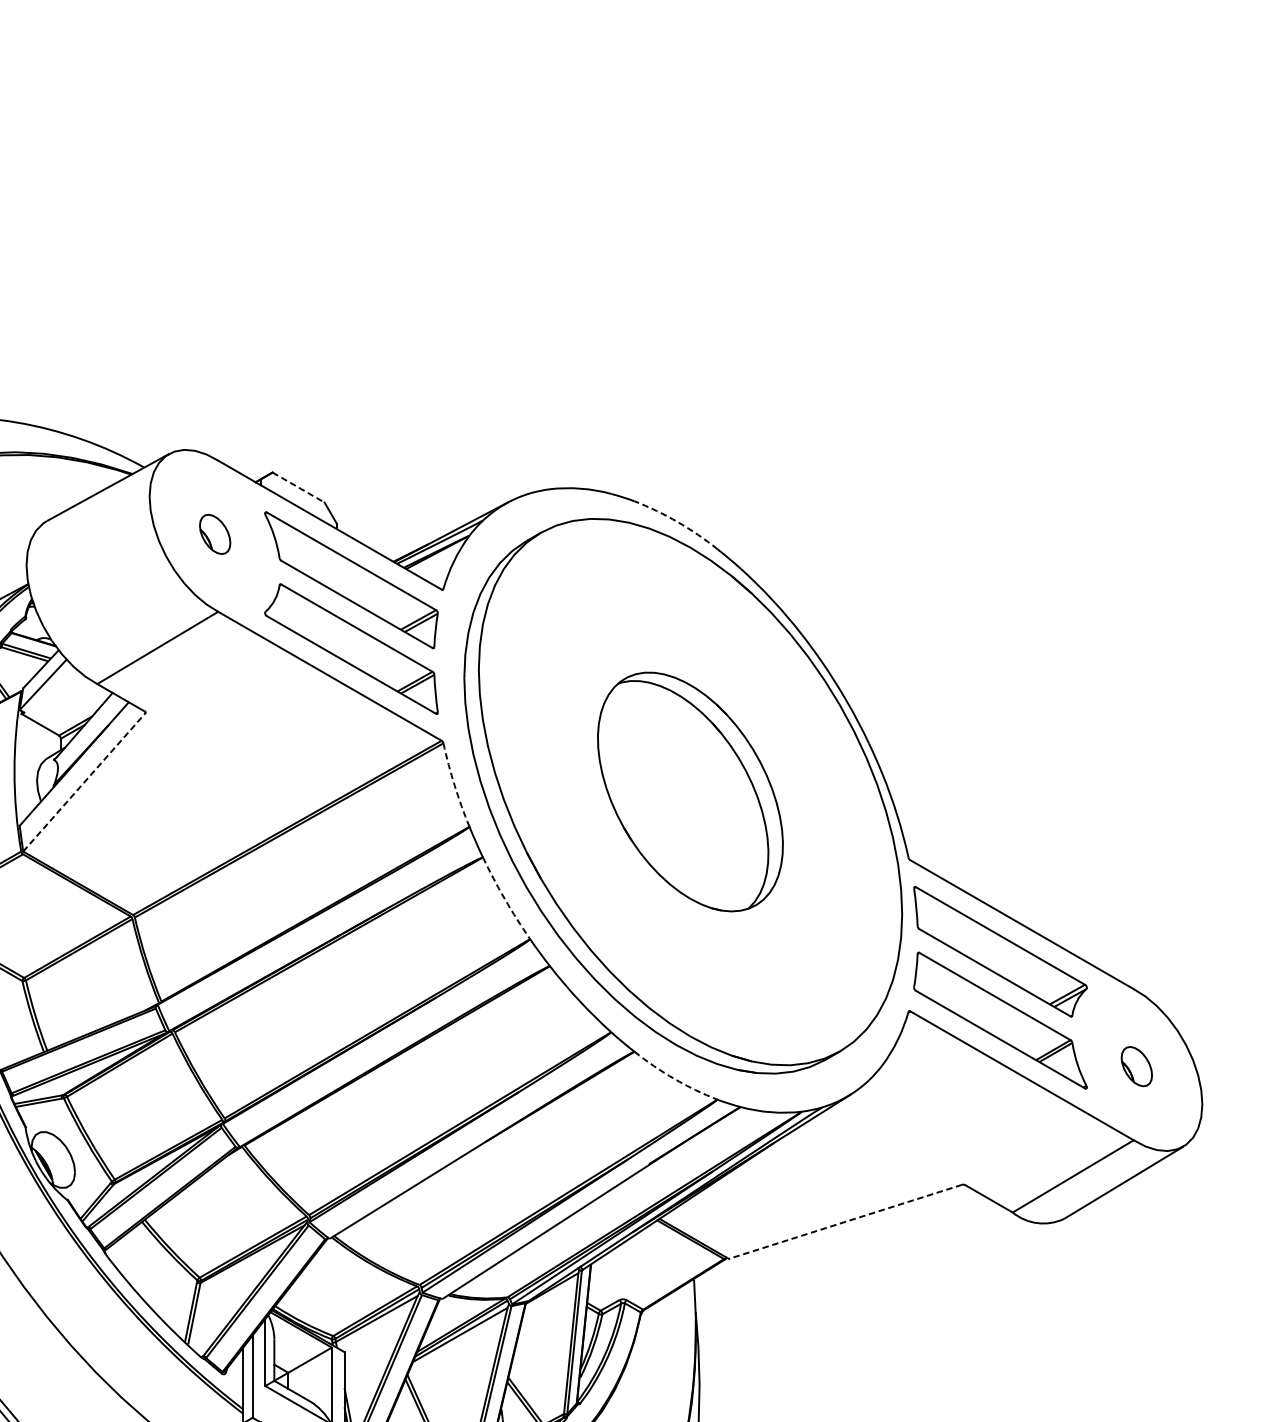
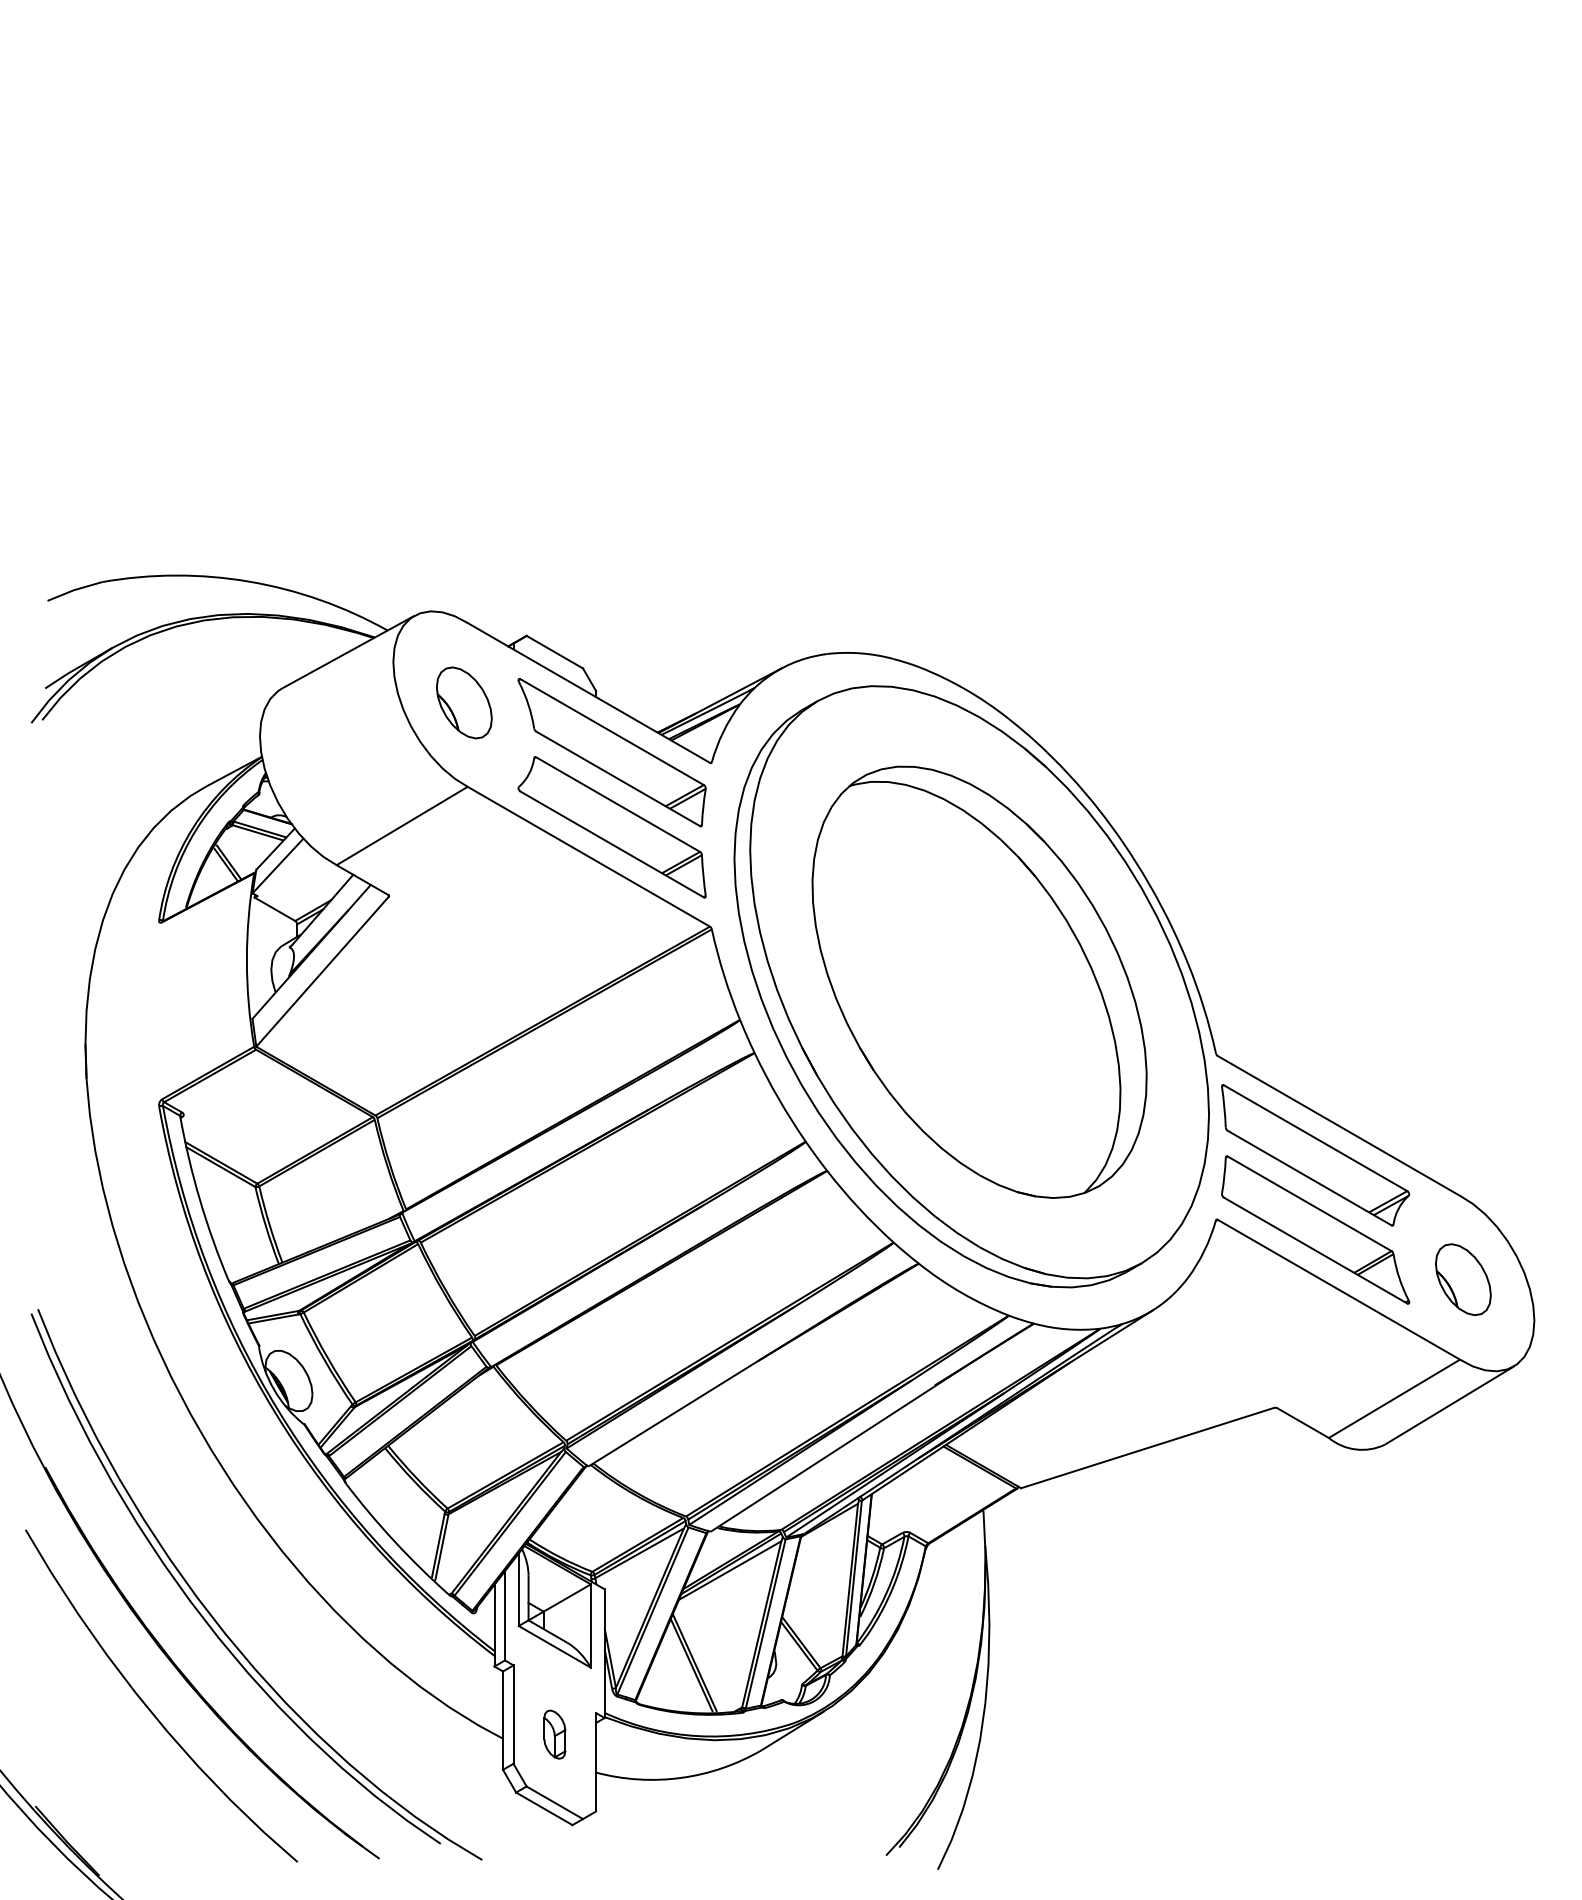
line: (298, 487) -> (554, 652), dashed -> solid
arc: (677, 521) -> (965, 689), dashed -> solid
part: (215, 533) -> (464, 702), size x1.67
line: (84, 782) -> (322, 971), dashed -> solid
arc: (455, 785) -> (724, 975), dashed -> solid
part: (690, 791) -> (979, 981), size x1.67
arc: (504, 899) -> (778, 1098), dashed -> solid
part: (1136, 1066) -> (1463, 1279), size x1.67
arc: (673, 1079) -> (961, 1293), dashed -> solid
line: (845, 1222) -> (1147, 1448), dashed -> solid

